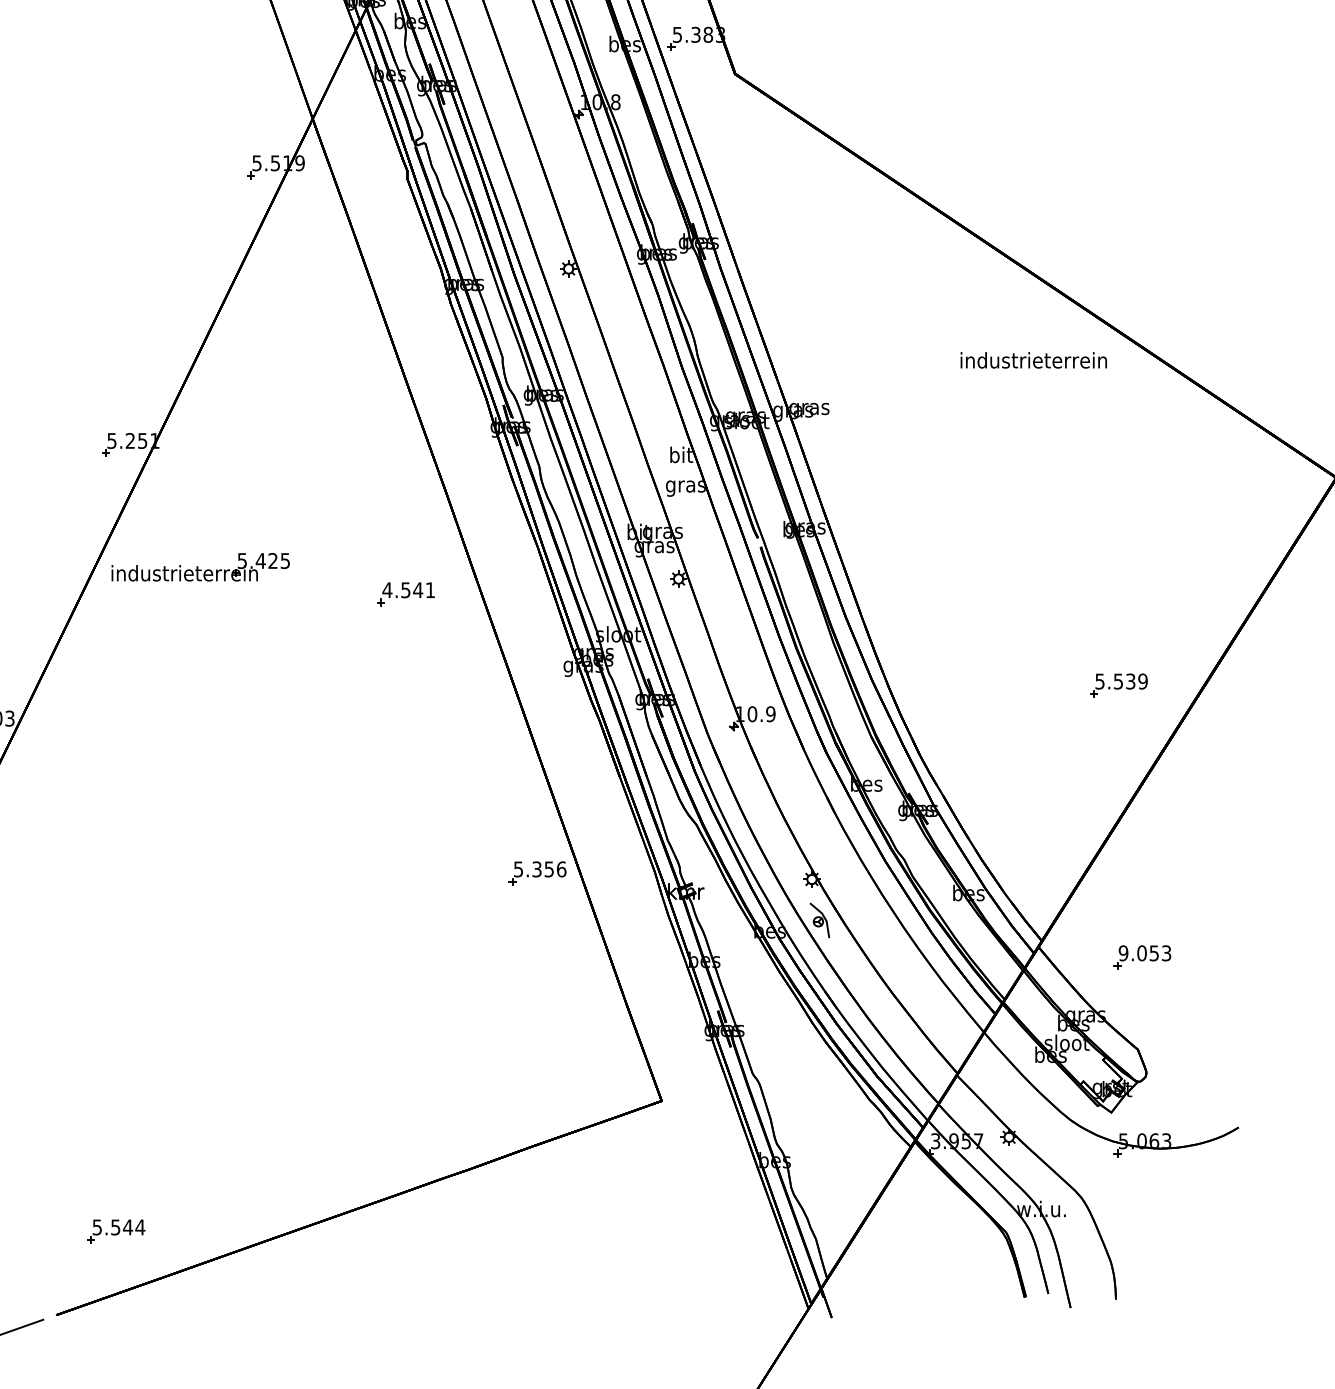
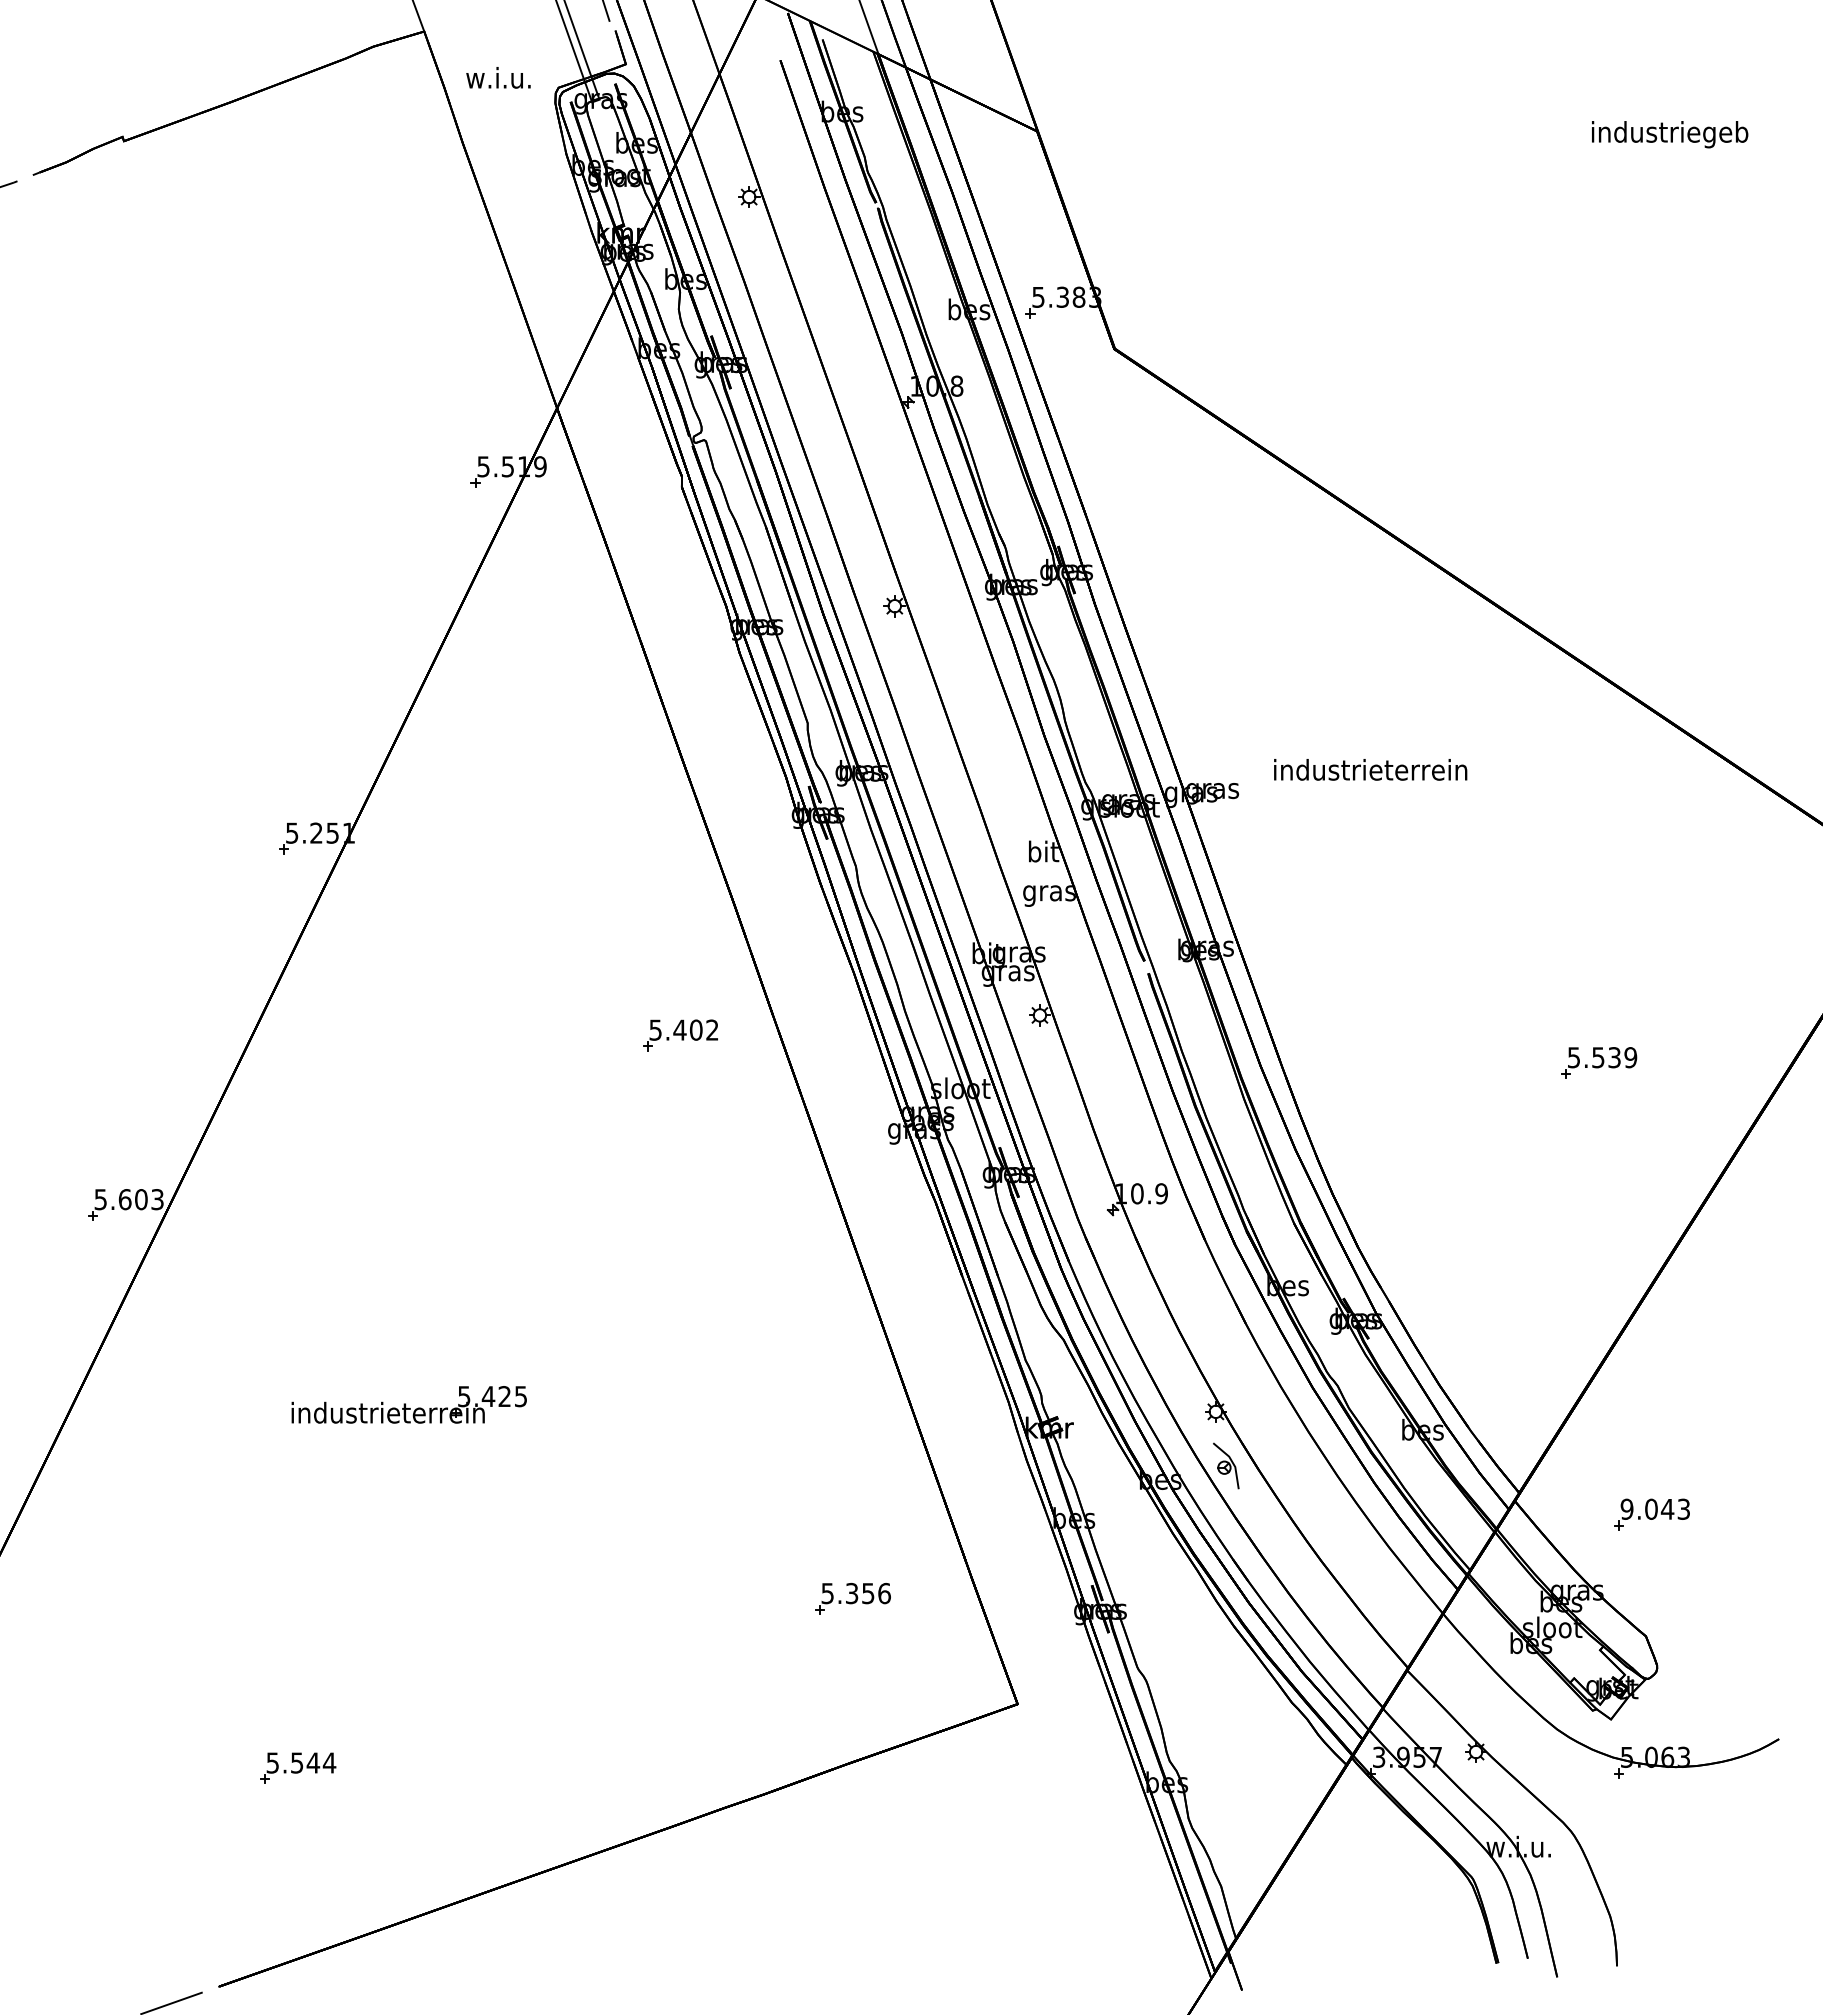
text: (1033, 360) -> (1370, 769), moved
part: (200, 567) -> (408, 1404), moved
text: (408, 589) -> (683, 1029), 4.541 -> 5.402
part: (1119, 685) -> (1599, 1062), moved
part: (537, 873) -> (852, 1598), moved
text: (1154, 953) -> (1667, 1509), 9.053 -> 9.043
part: (116, 1230) -> (298, 1767), moved

